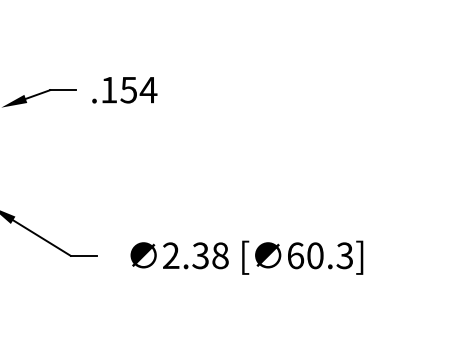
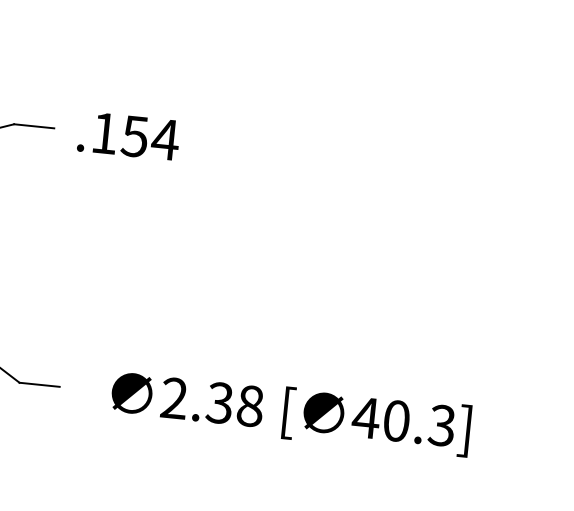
text: (295, 255) -> (366, 417), 60.3] -> 40.3]

